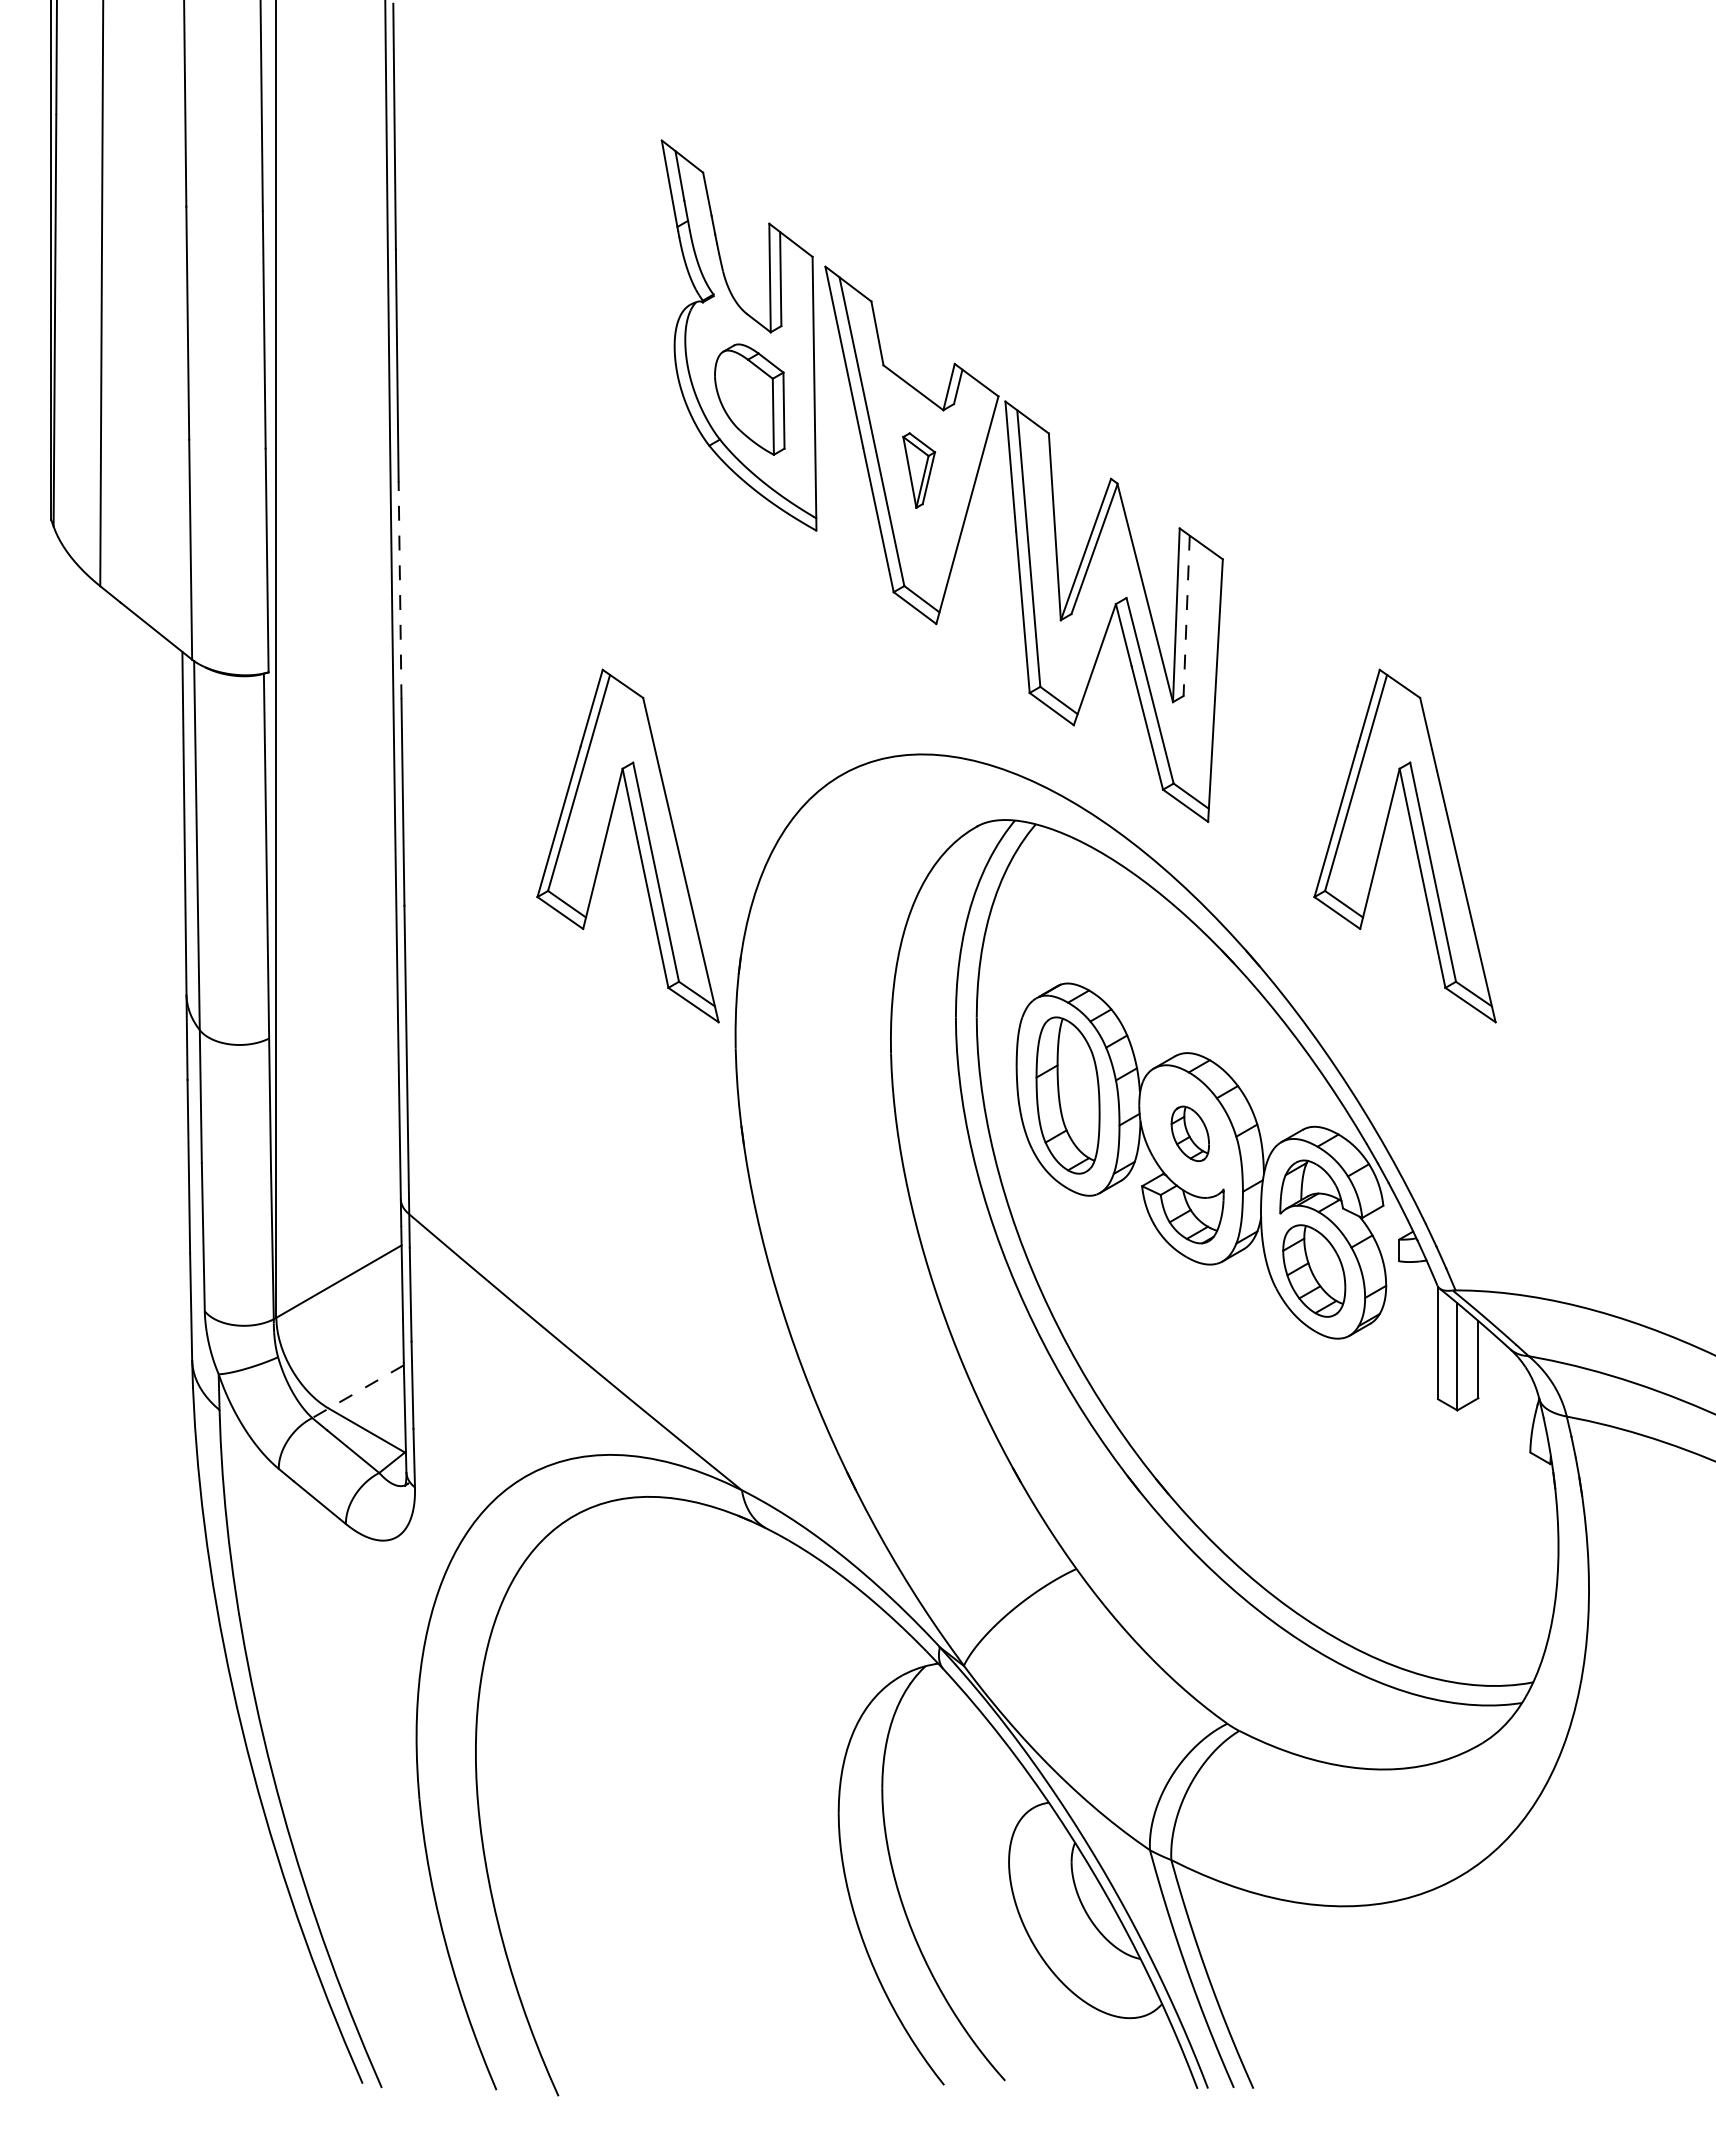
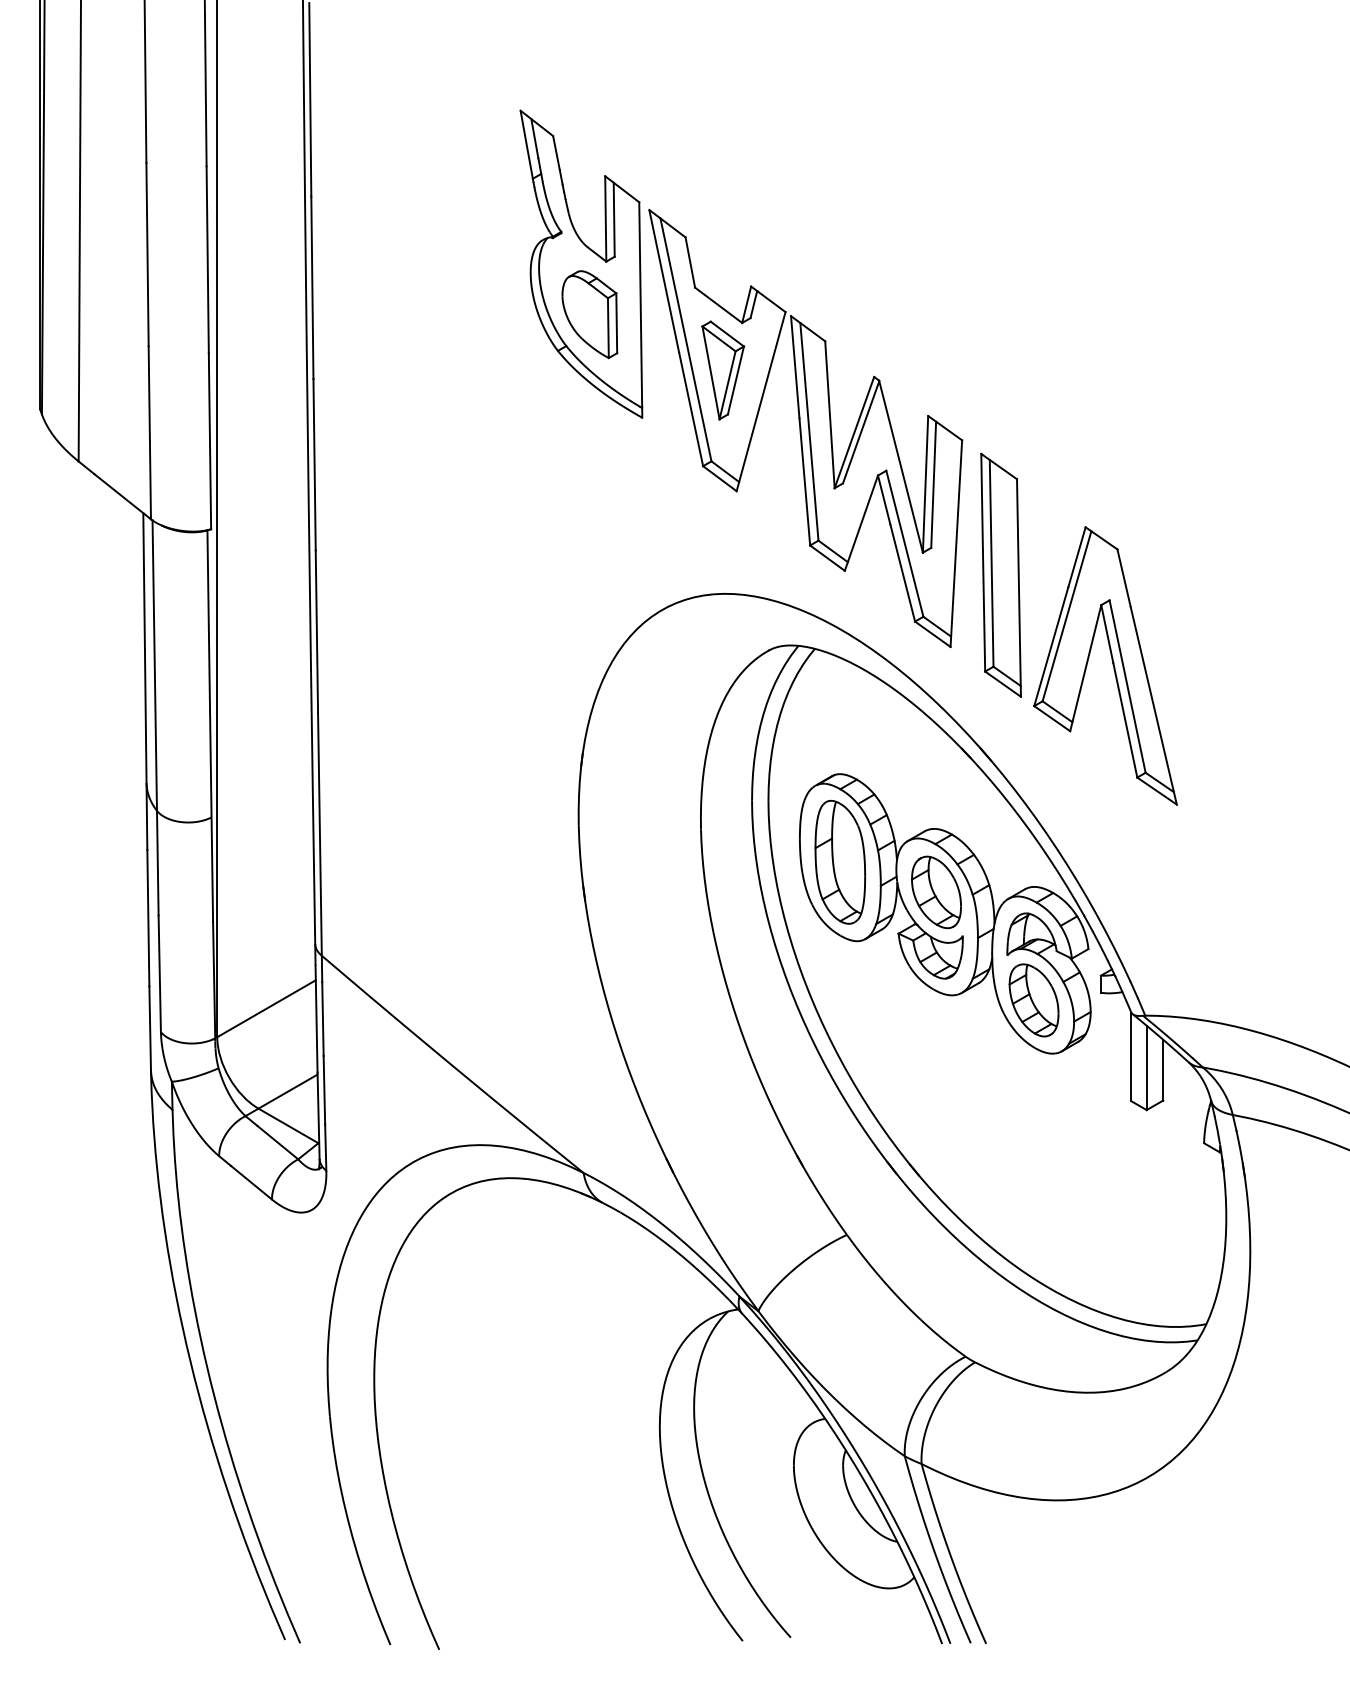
part: (918, 470) -> (722, 370), size x1.67
line: (400, 590) -> (314, 464), dashed -> solid
line: (1186, 616) -> (933, 485), dashed -> solid
part: (1272, 730) -> (1001, 575), added
part: (636, 841) -> (500, 662), removed
part: (1190, 1133) -> (936, 892), size x1.67
line: (358, 1391) -> (281, 1095), dashed -> solid

